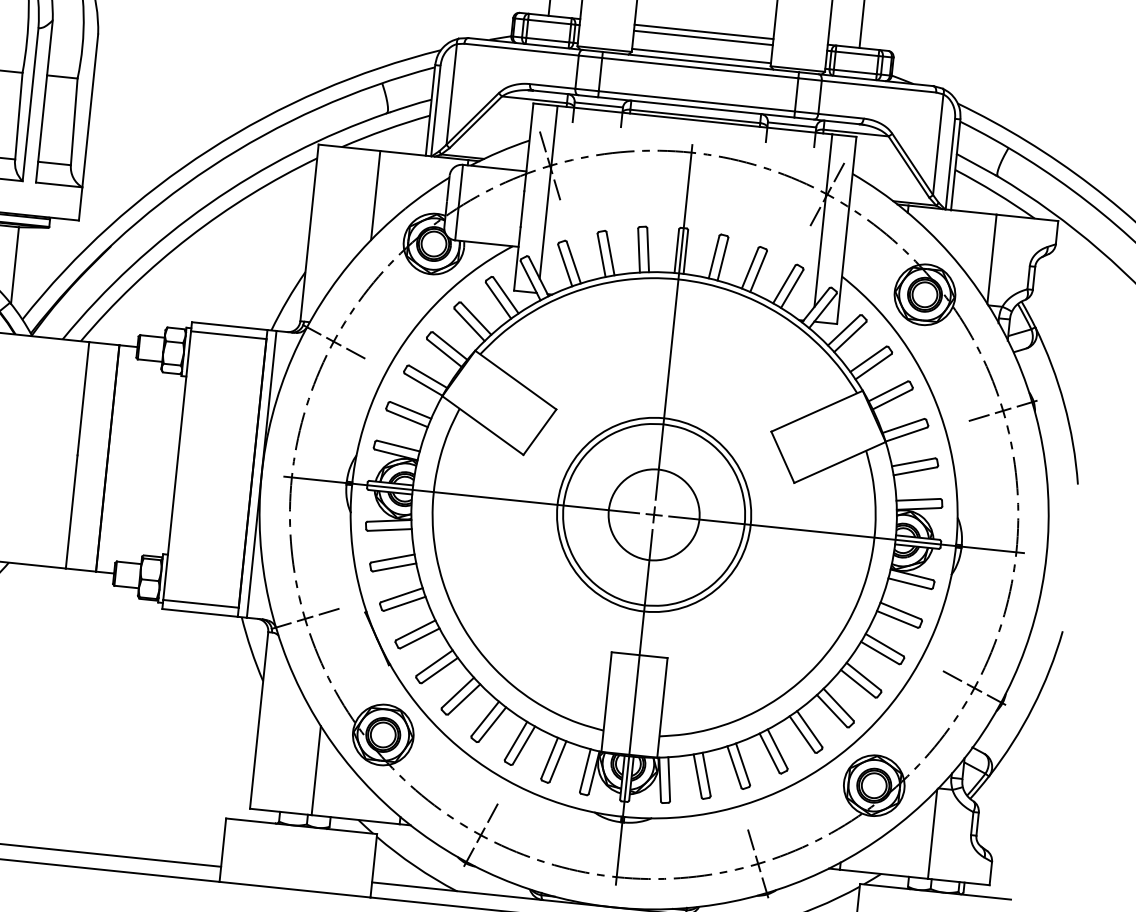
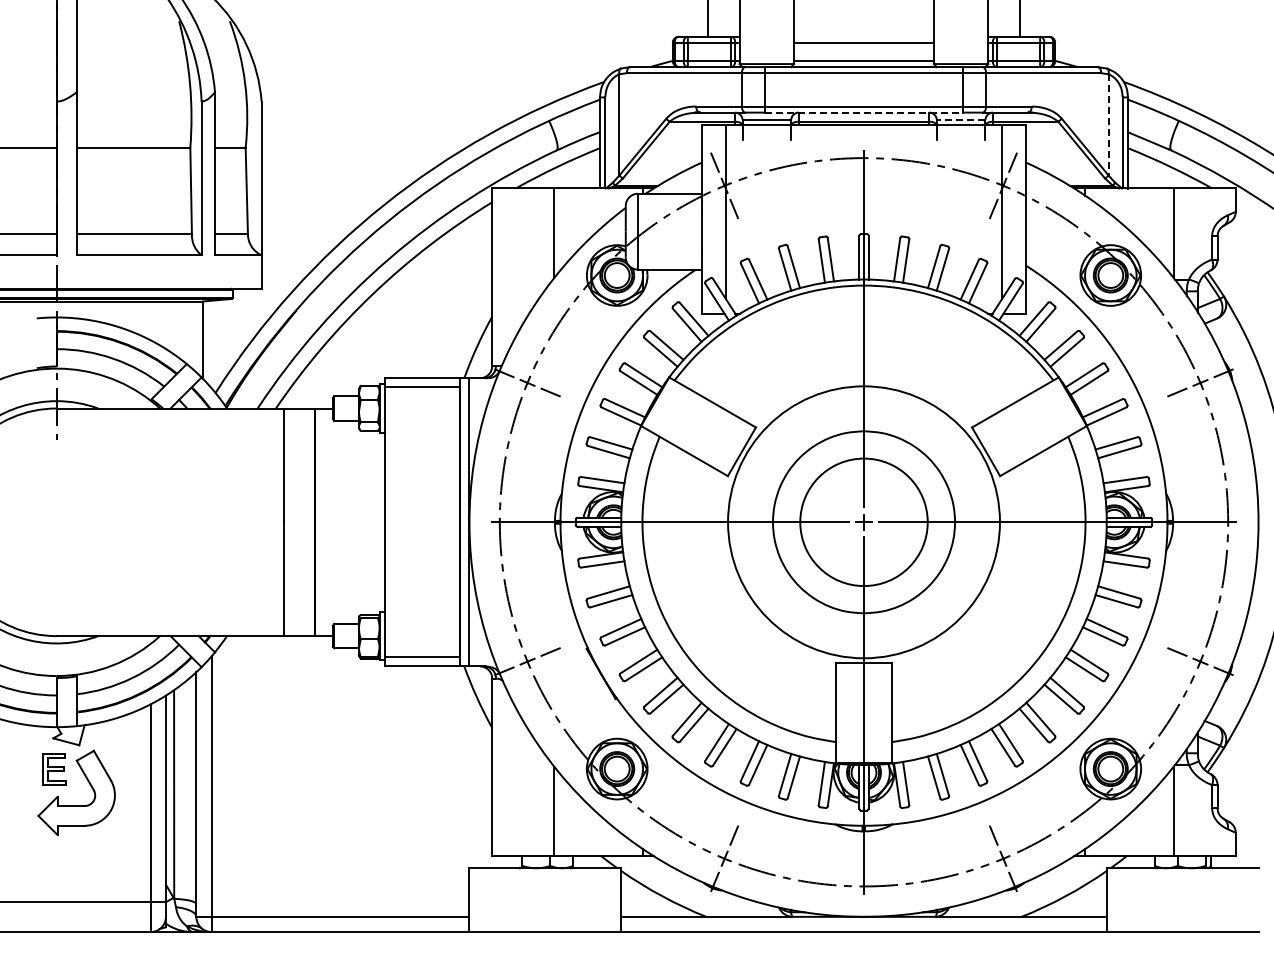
line: (703, 31) -> (863, 36), removed
line: (696, 107) -> (864, 112), solid -> dashed
line: (791, 125) -> (960, 120), solid -> dashed
line: (938, 144) -> (1108, 124), solid -> dashed
circle: (653, 514) -> (863, 521), size x1.4
circle: (653, 515) -> (863, 522), size x1.4

